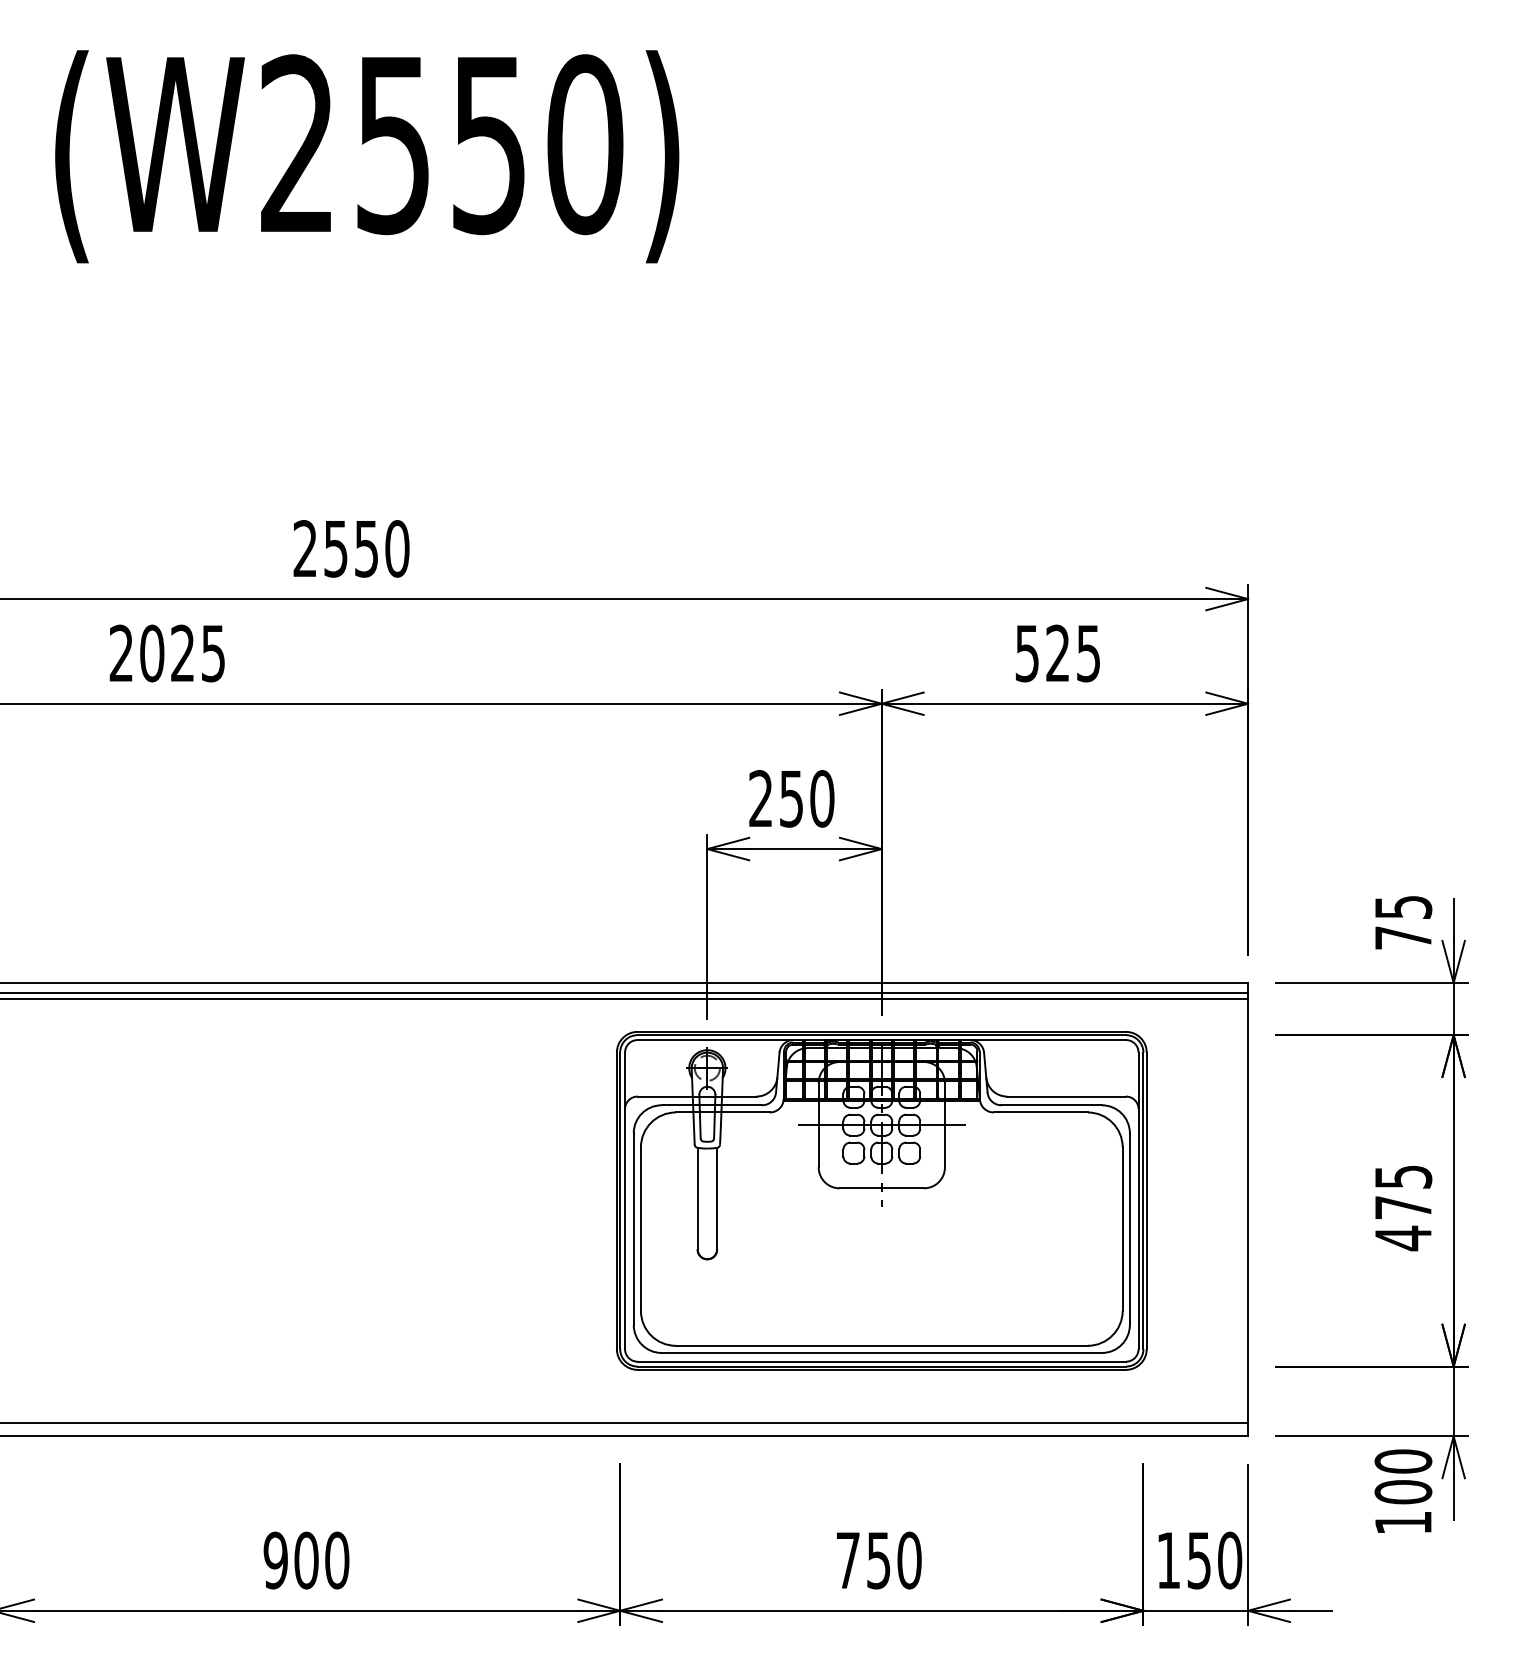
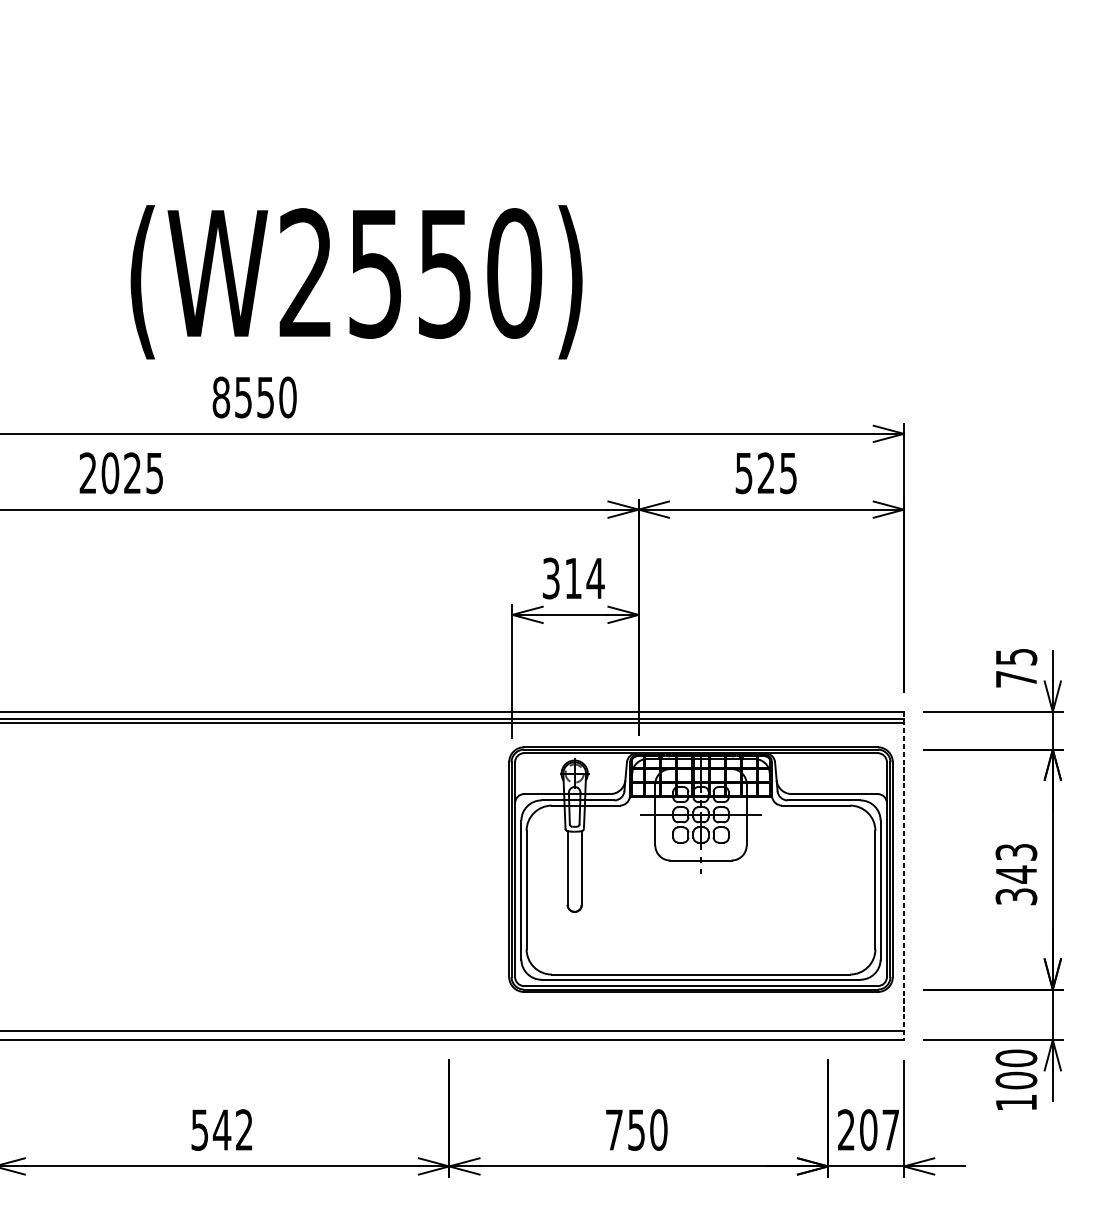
text: (367, 156) -> (356, 282), moved
text: (305, 548) -> (221, 397), 2550 -> 8550
text: (791, 798) -> (573, 578), 250 -> 314
part: (881, 1200) -> (700, 869), moved
text: (1403, 1208) -> (1016, 875), 475 -> 343
line: (1248, 1209) -> (904, 875), solid -> dashed
text: (306, 1560) -> (222, 1130), 900 -> 542
text: (1199, 1560) -> (868, 1130), 150 -> 207

